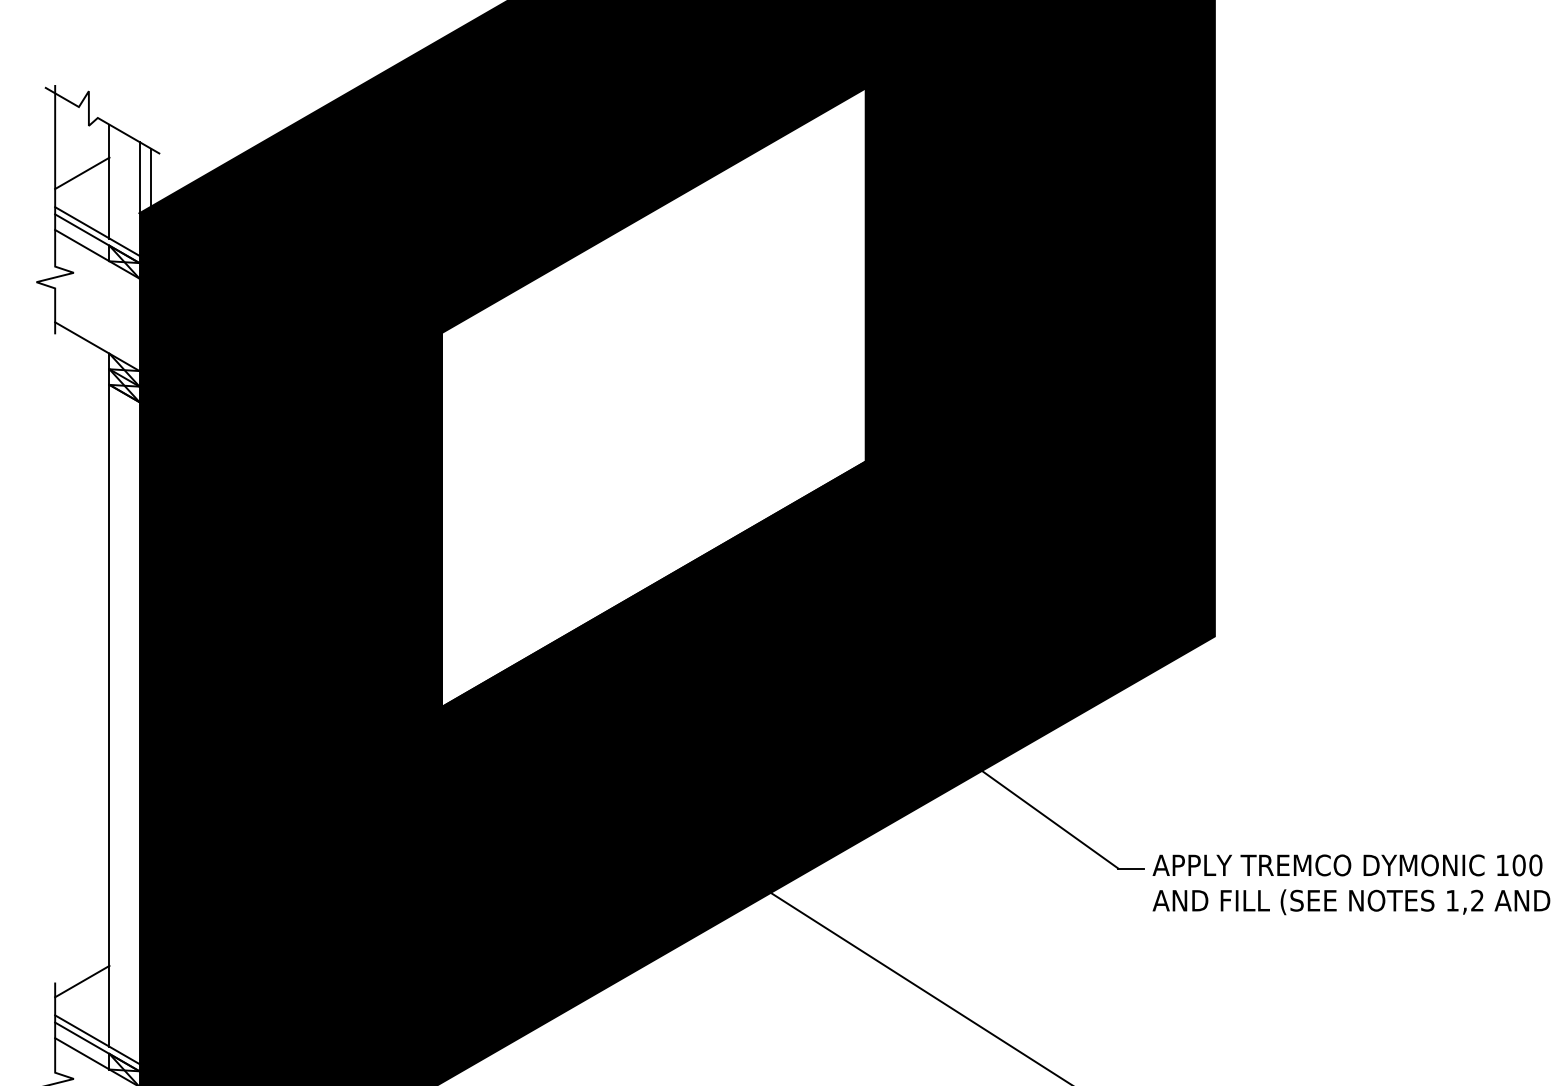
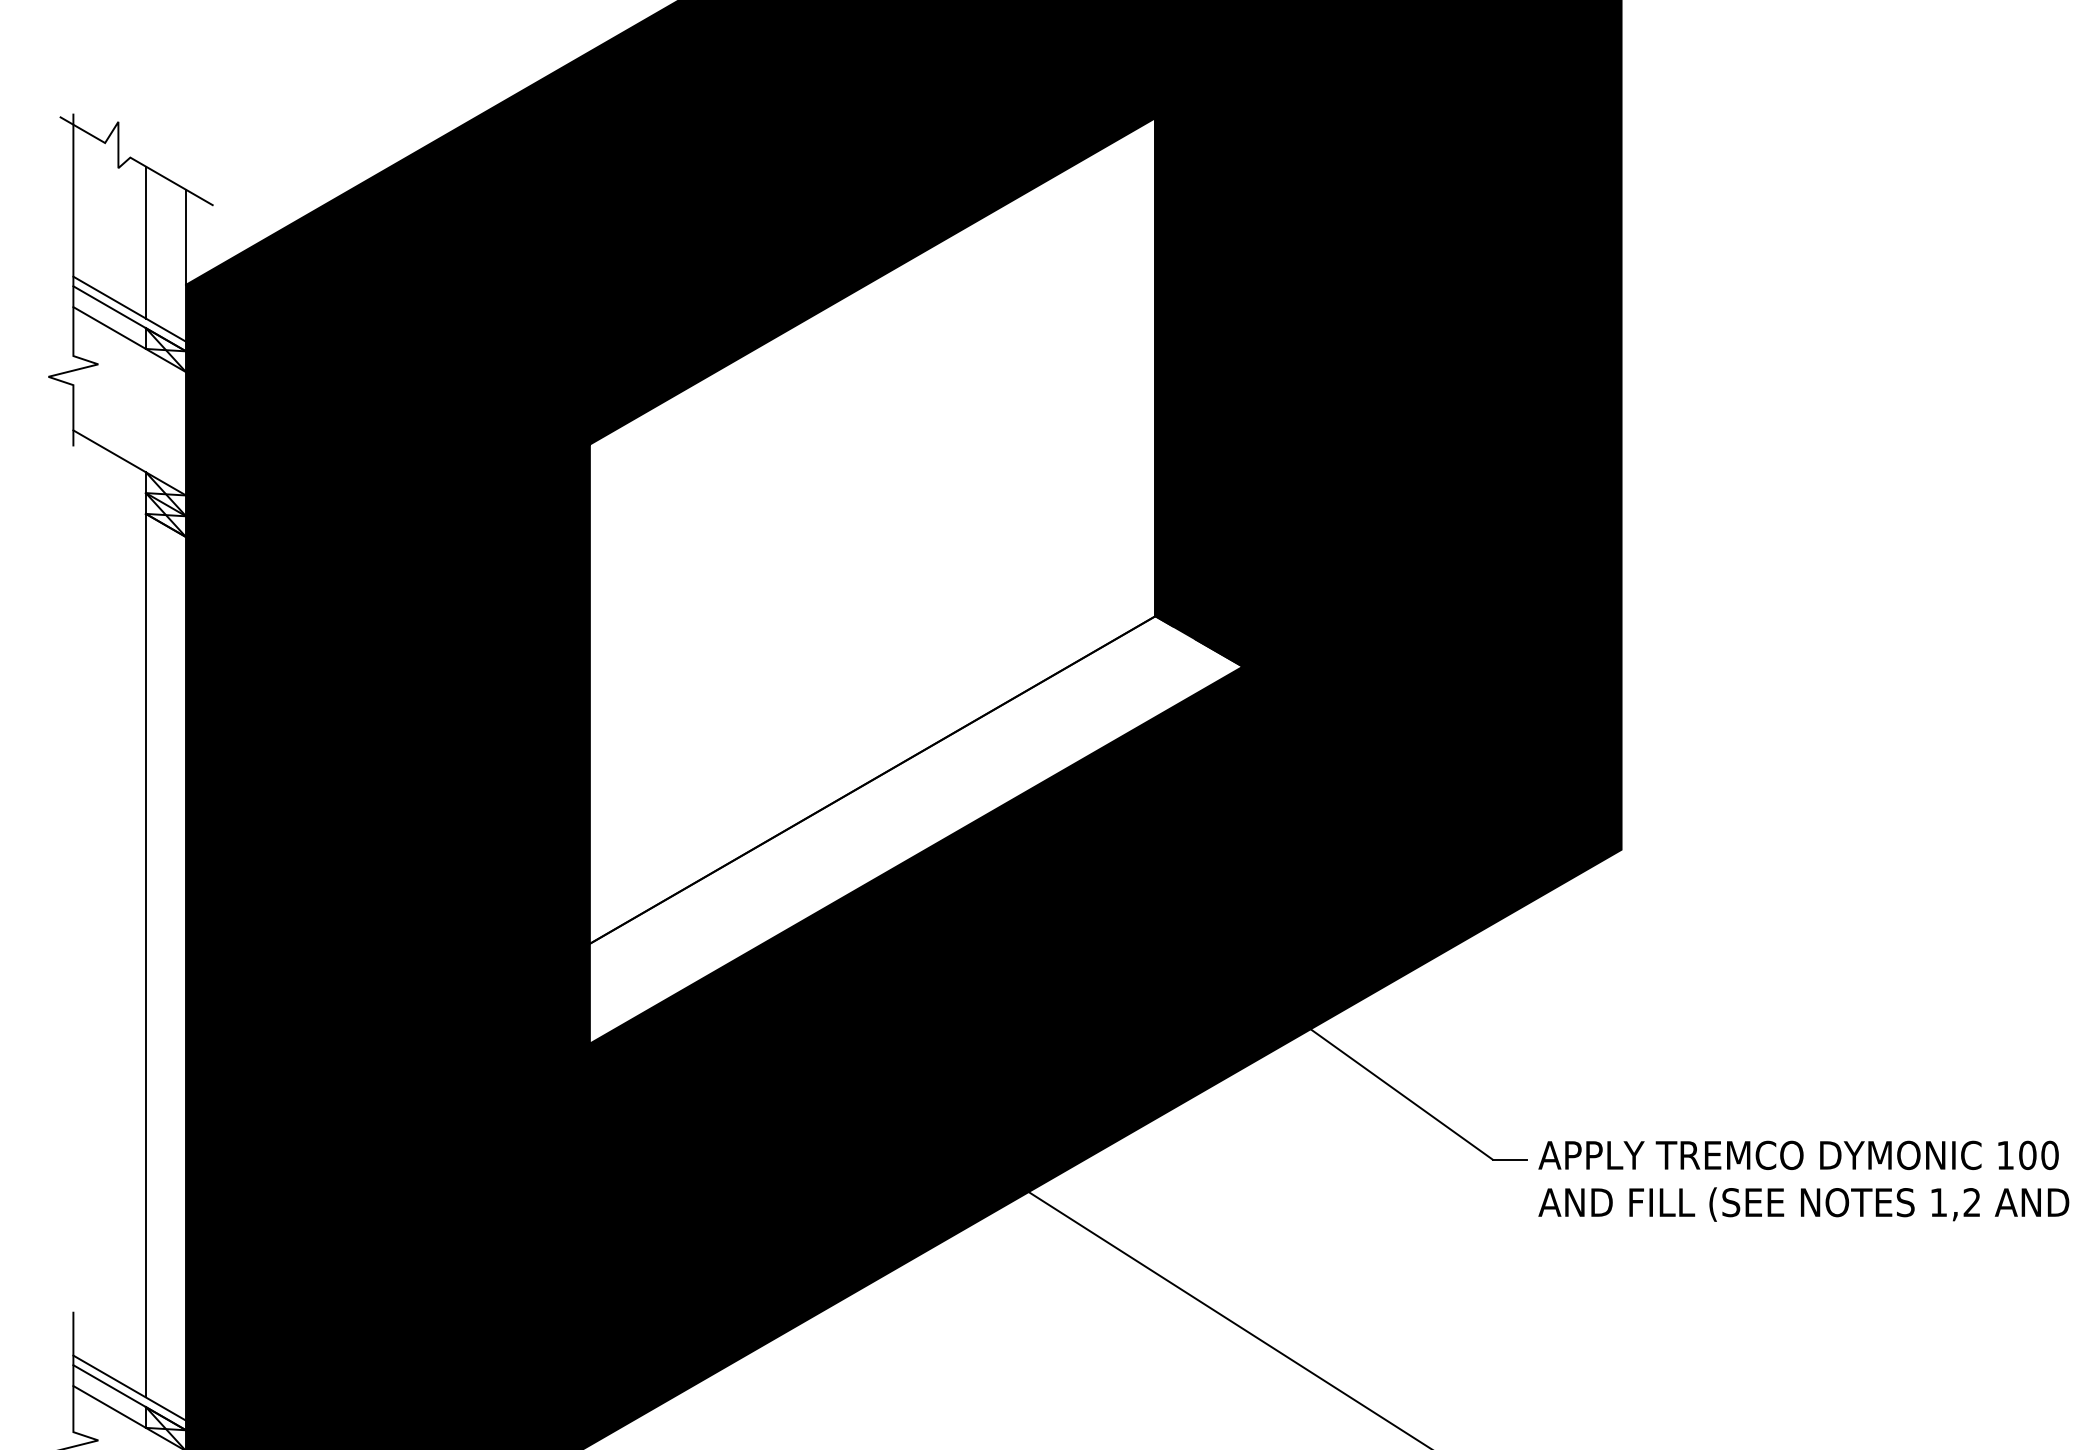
line: (82, 173) -> (109, 231), removed
line: (151, 177) -> (201, 236), removed
fill: (685, 621) -> (915, 829), removed
line: (82, 981) -> (109, 1310), removed

